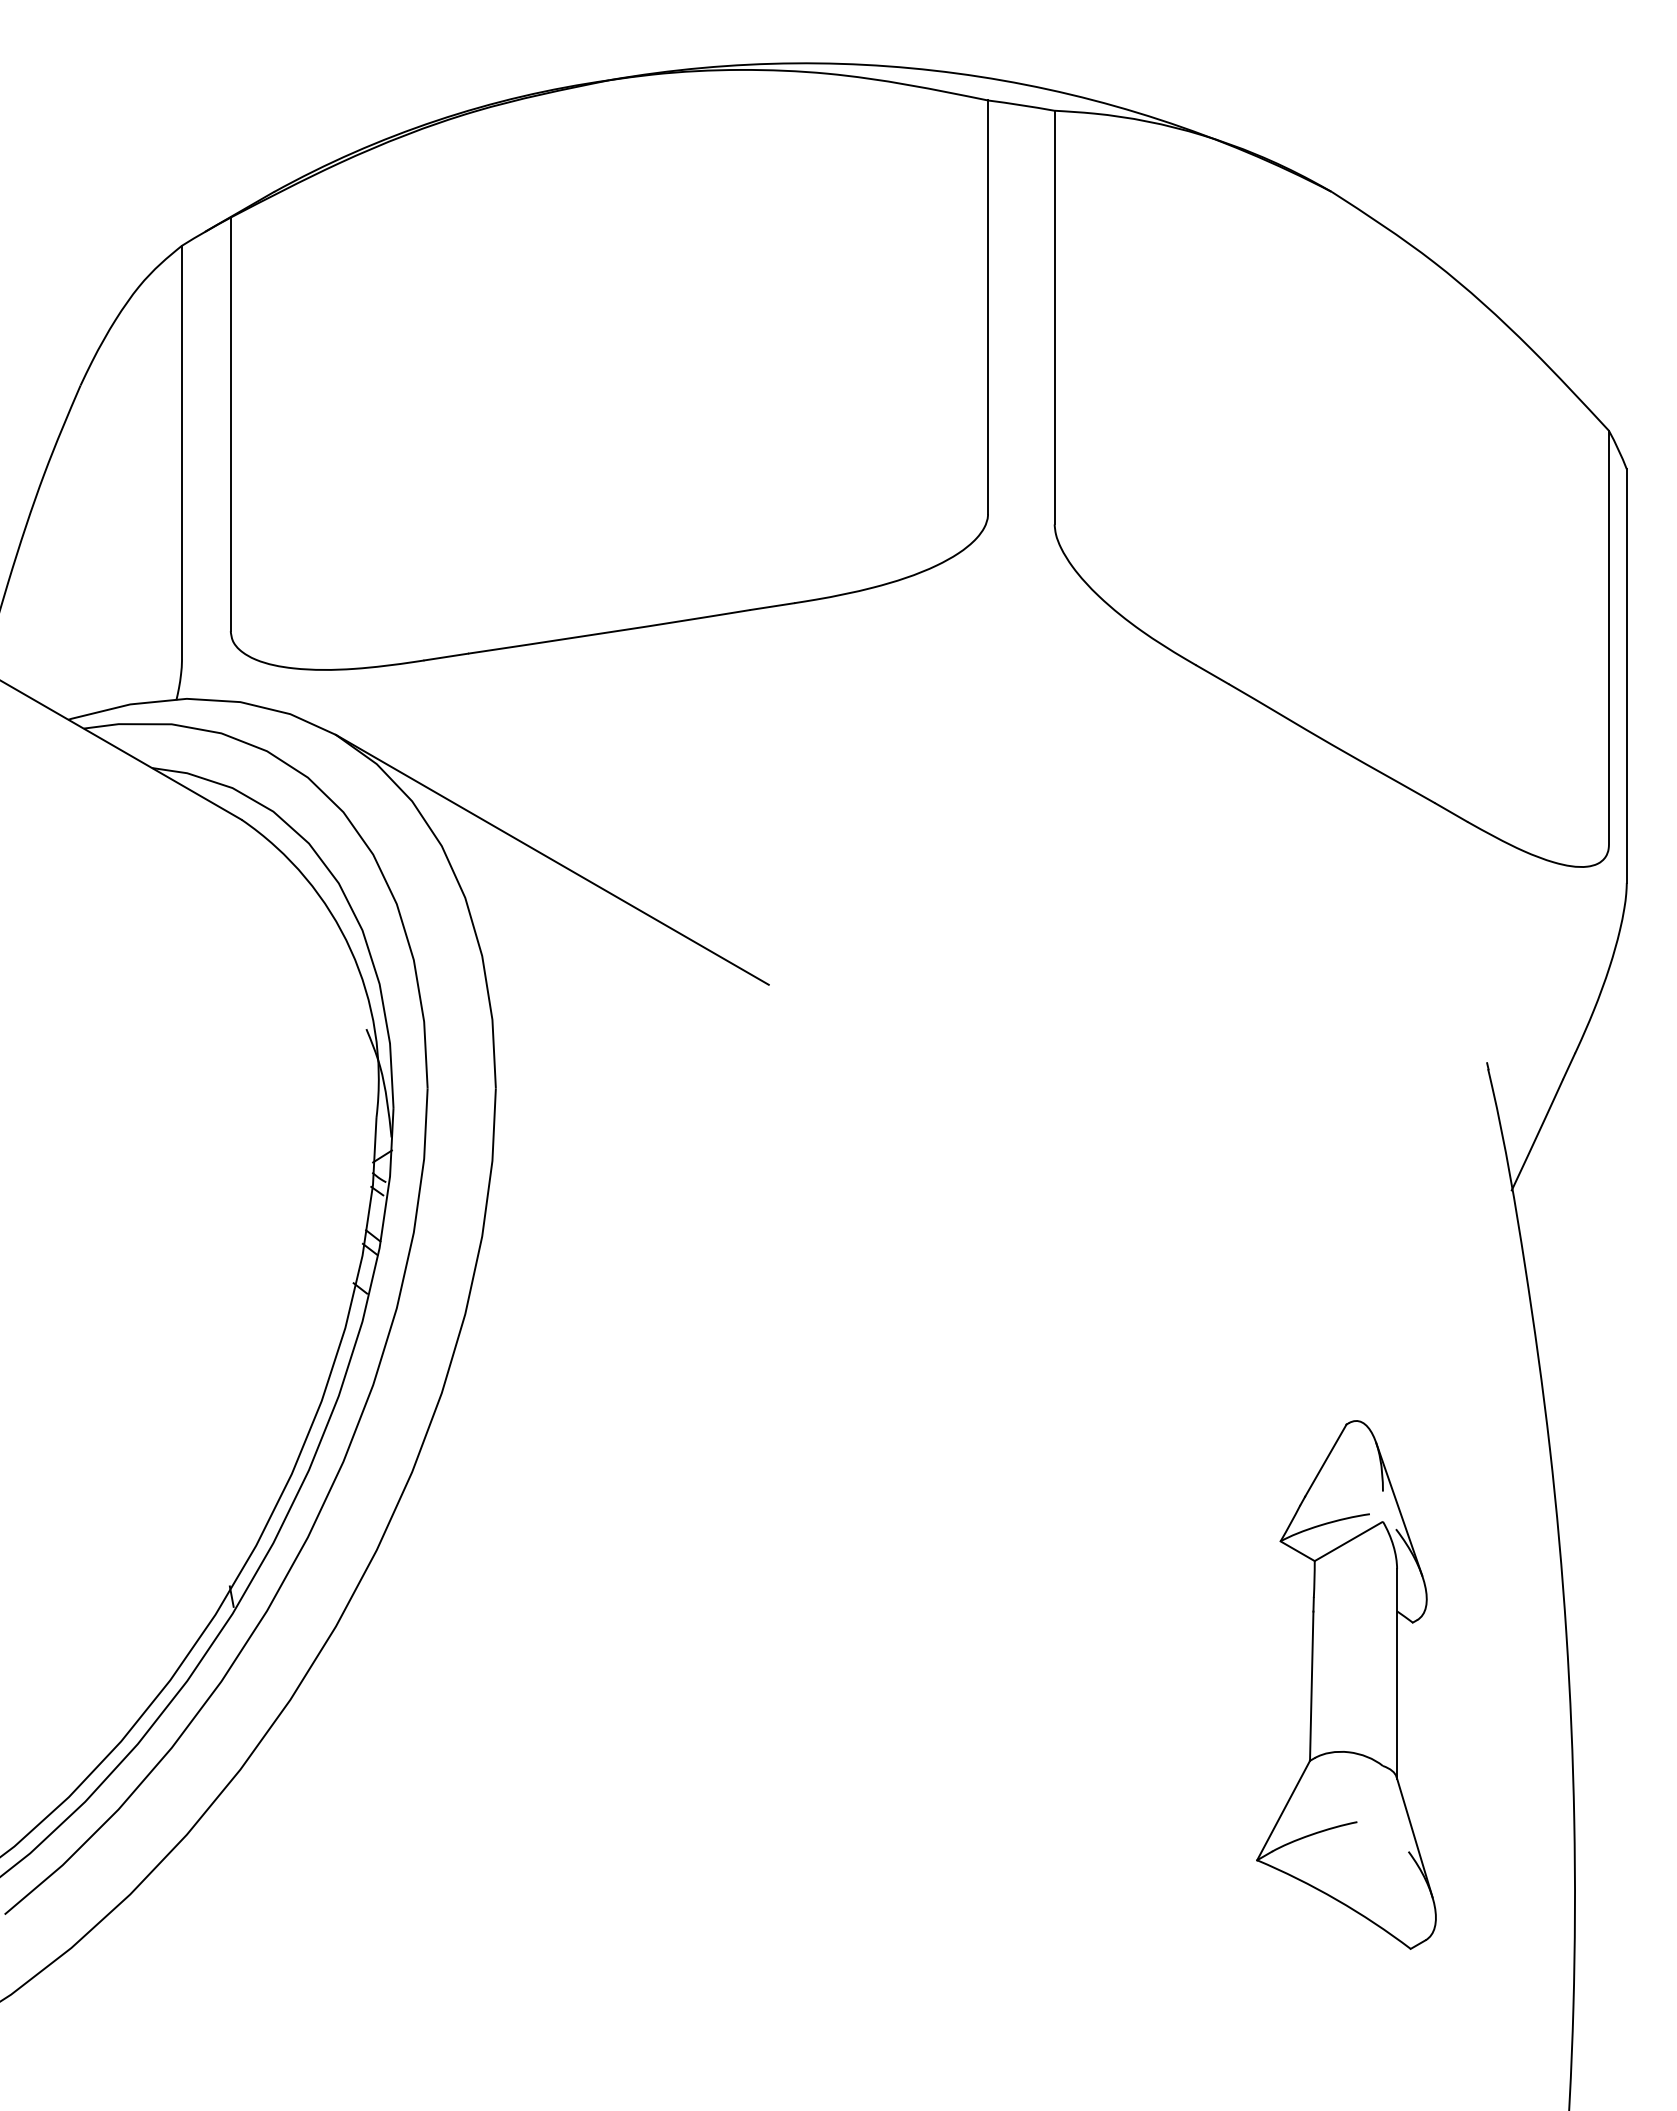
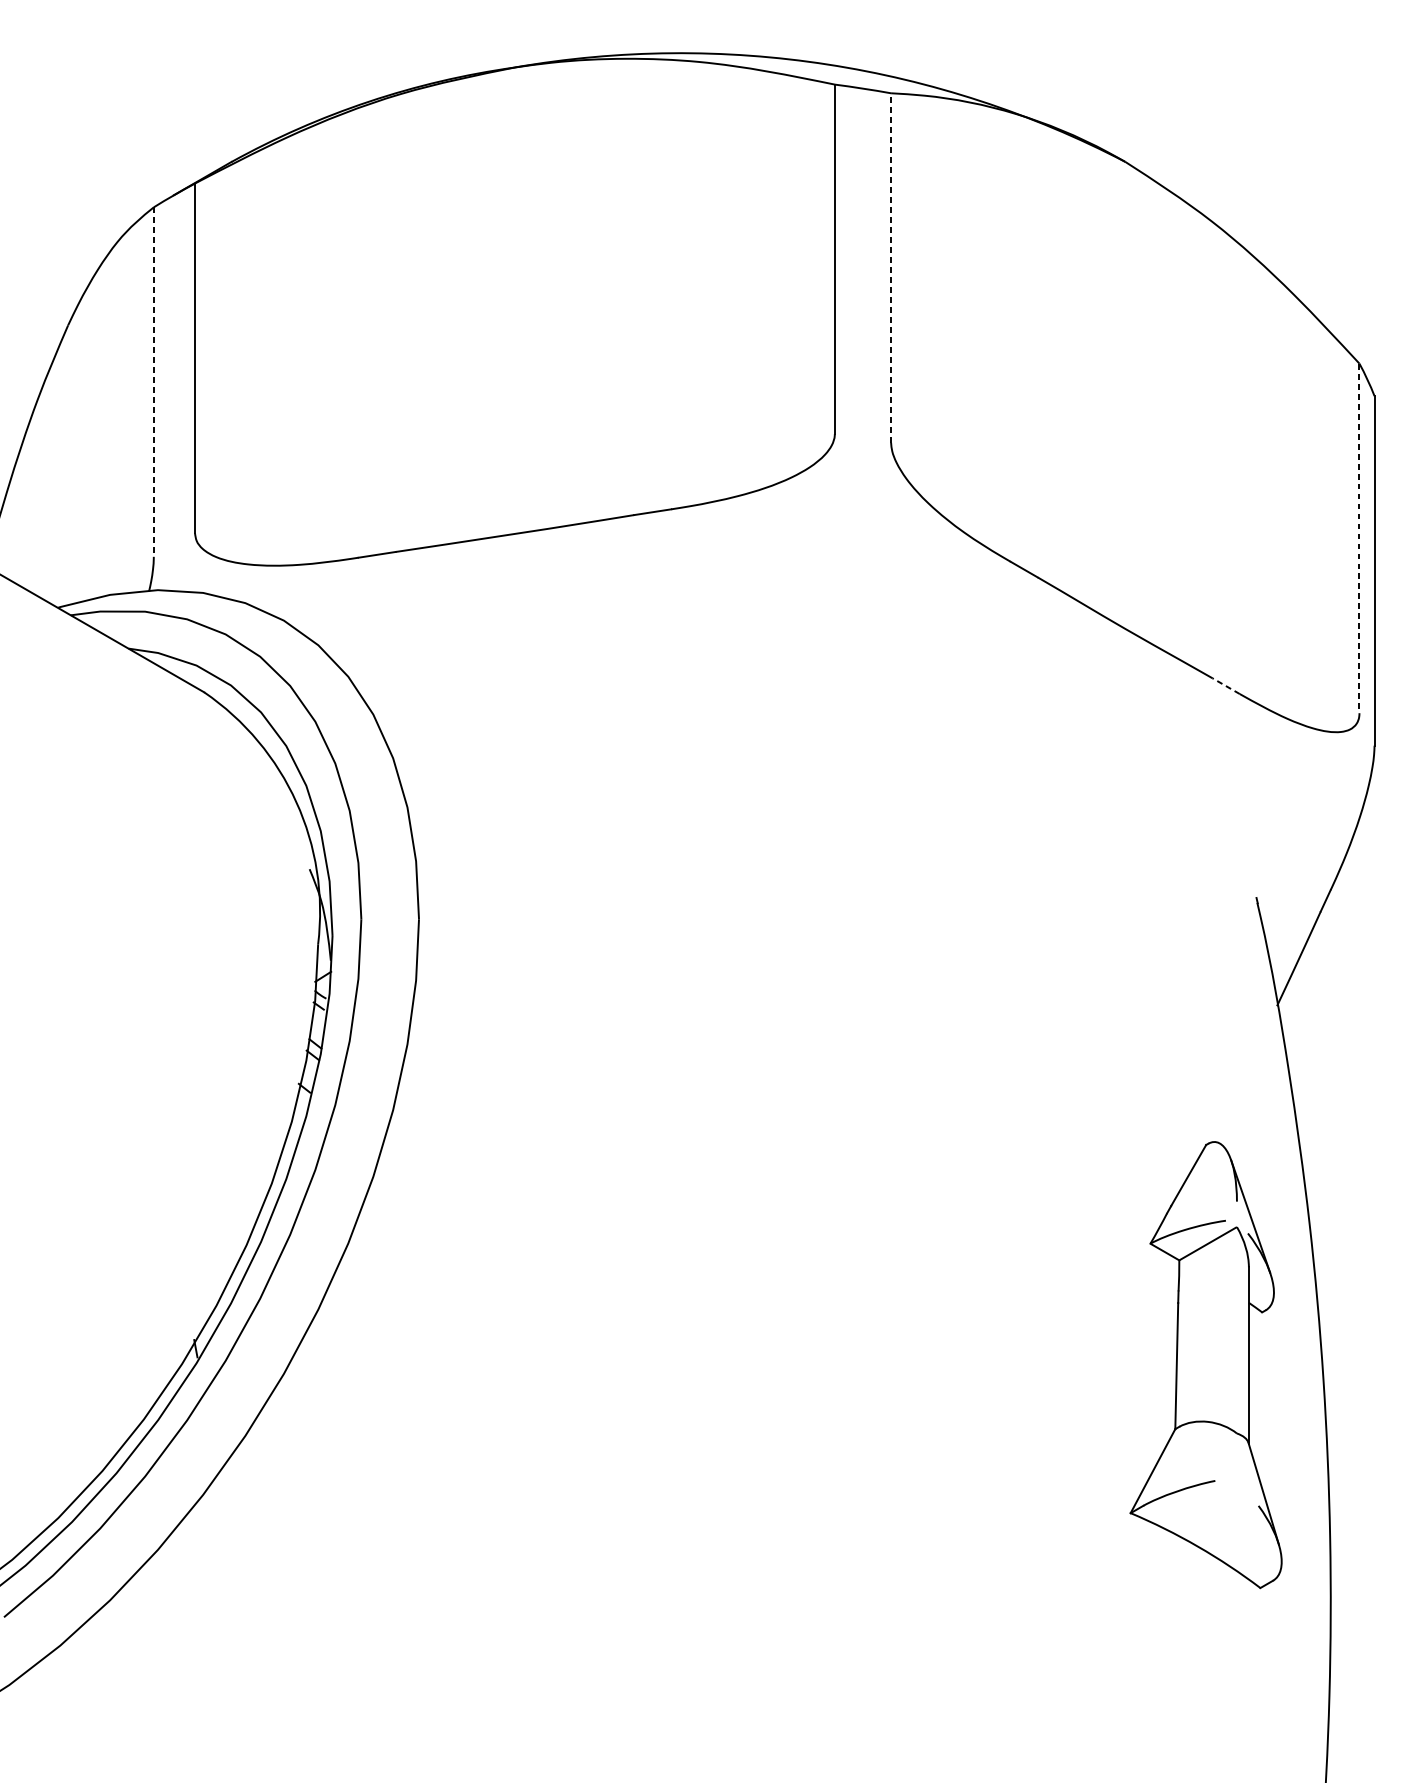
line: (1054, 317) -> (890, 267), solid -> dashed
line: (181, 452) -> (153, 382), solid -> dashed
line: (1608, 637) -> (1359, 538), solid -> dashed
line: (1450, 812) -> (1225, 686), solid -> dashed
line: (551, 859) -> (466, 725), removed
part: (1346, 1684) -> (1206, 1364), moved

